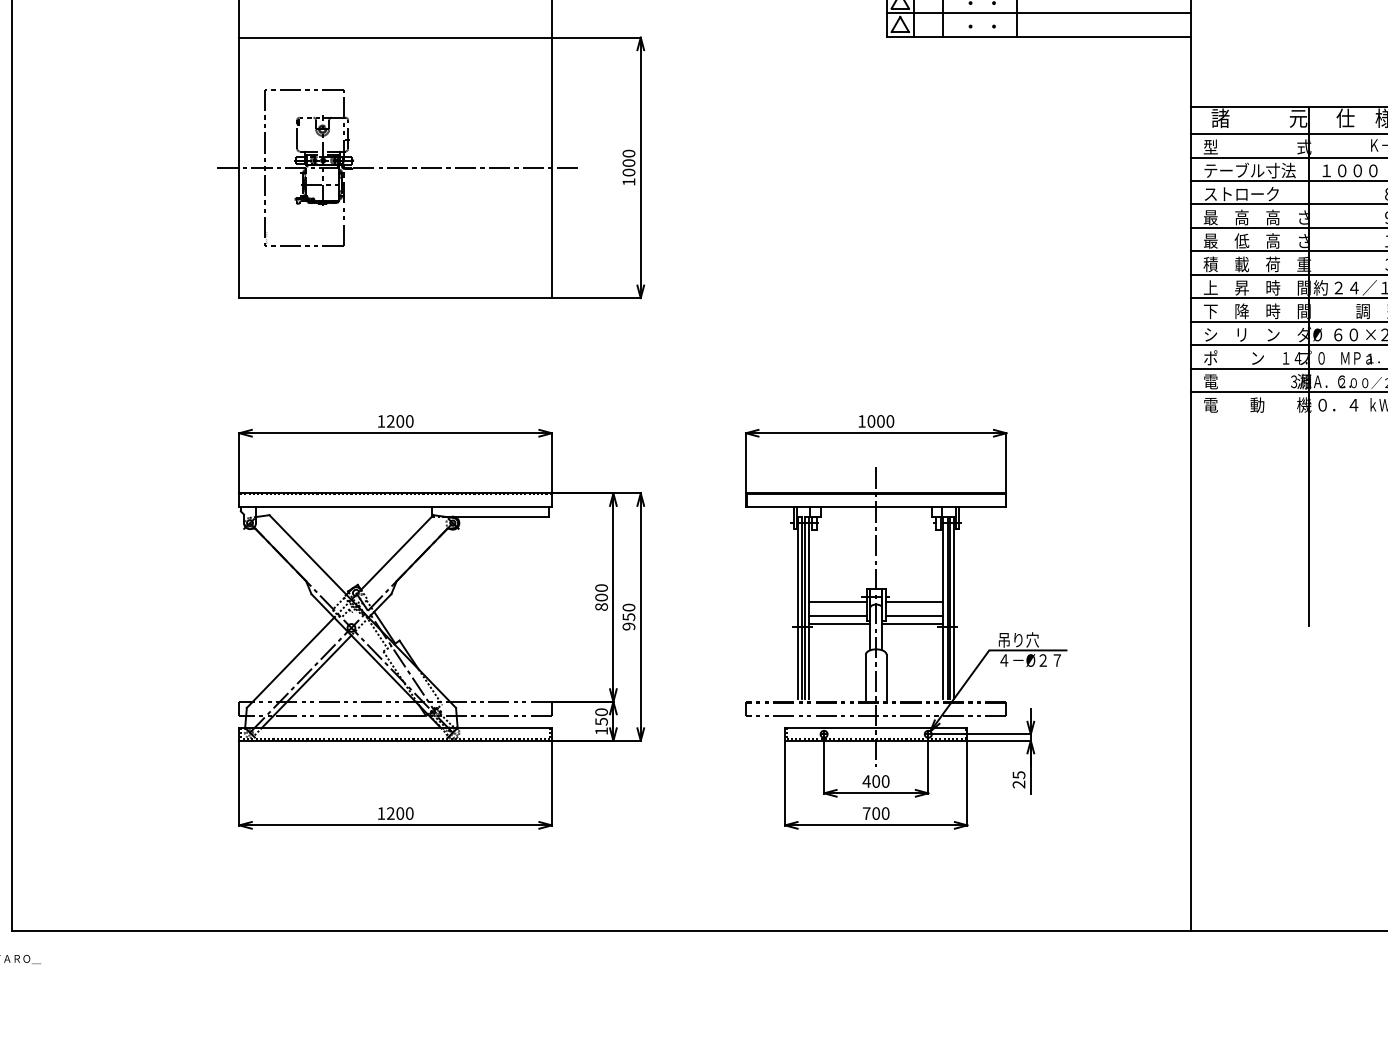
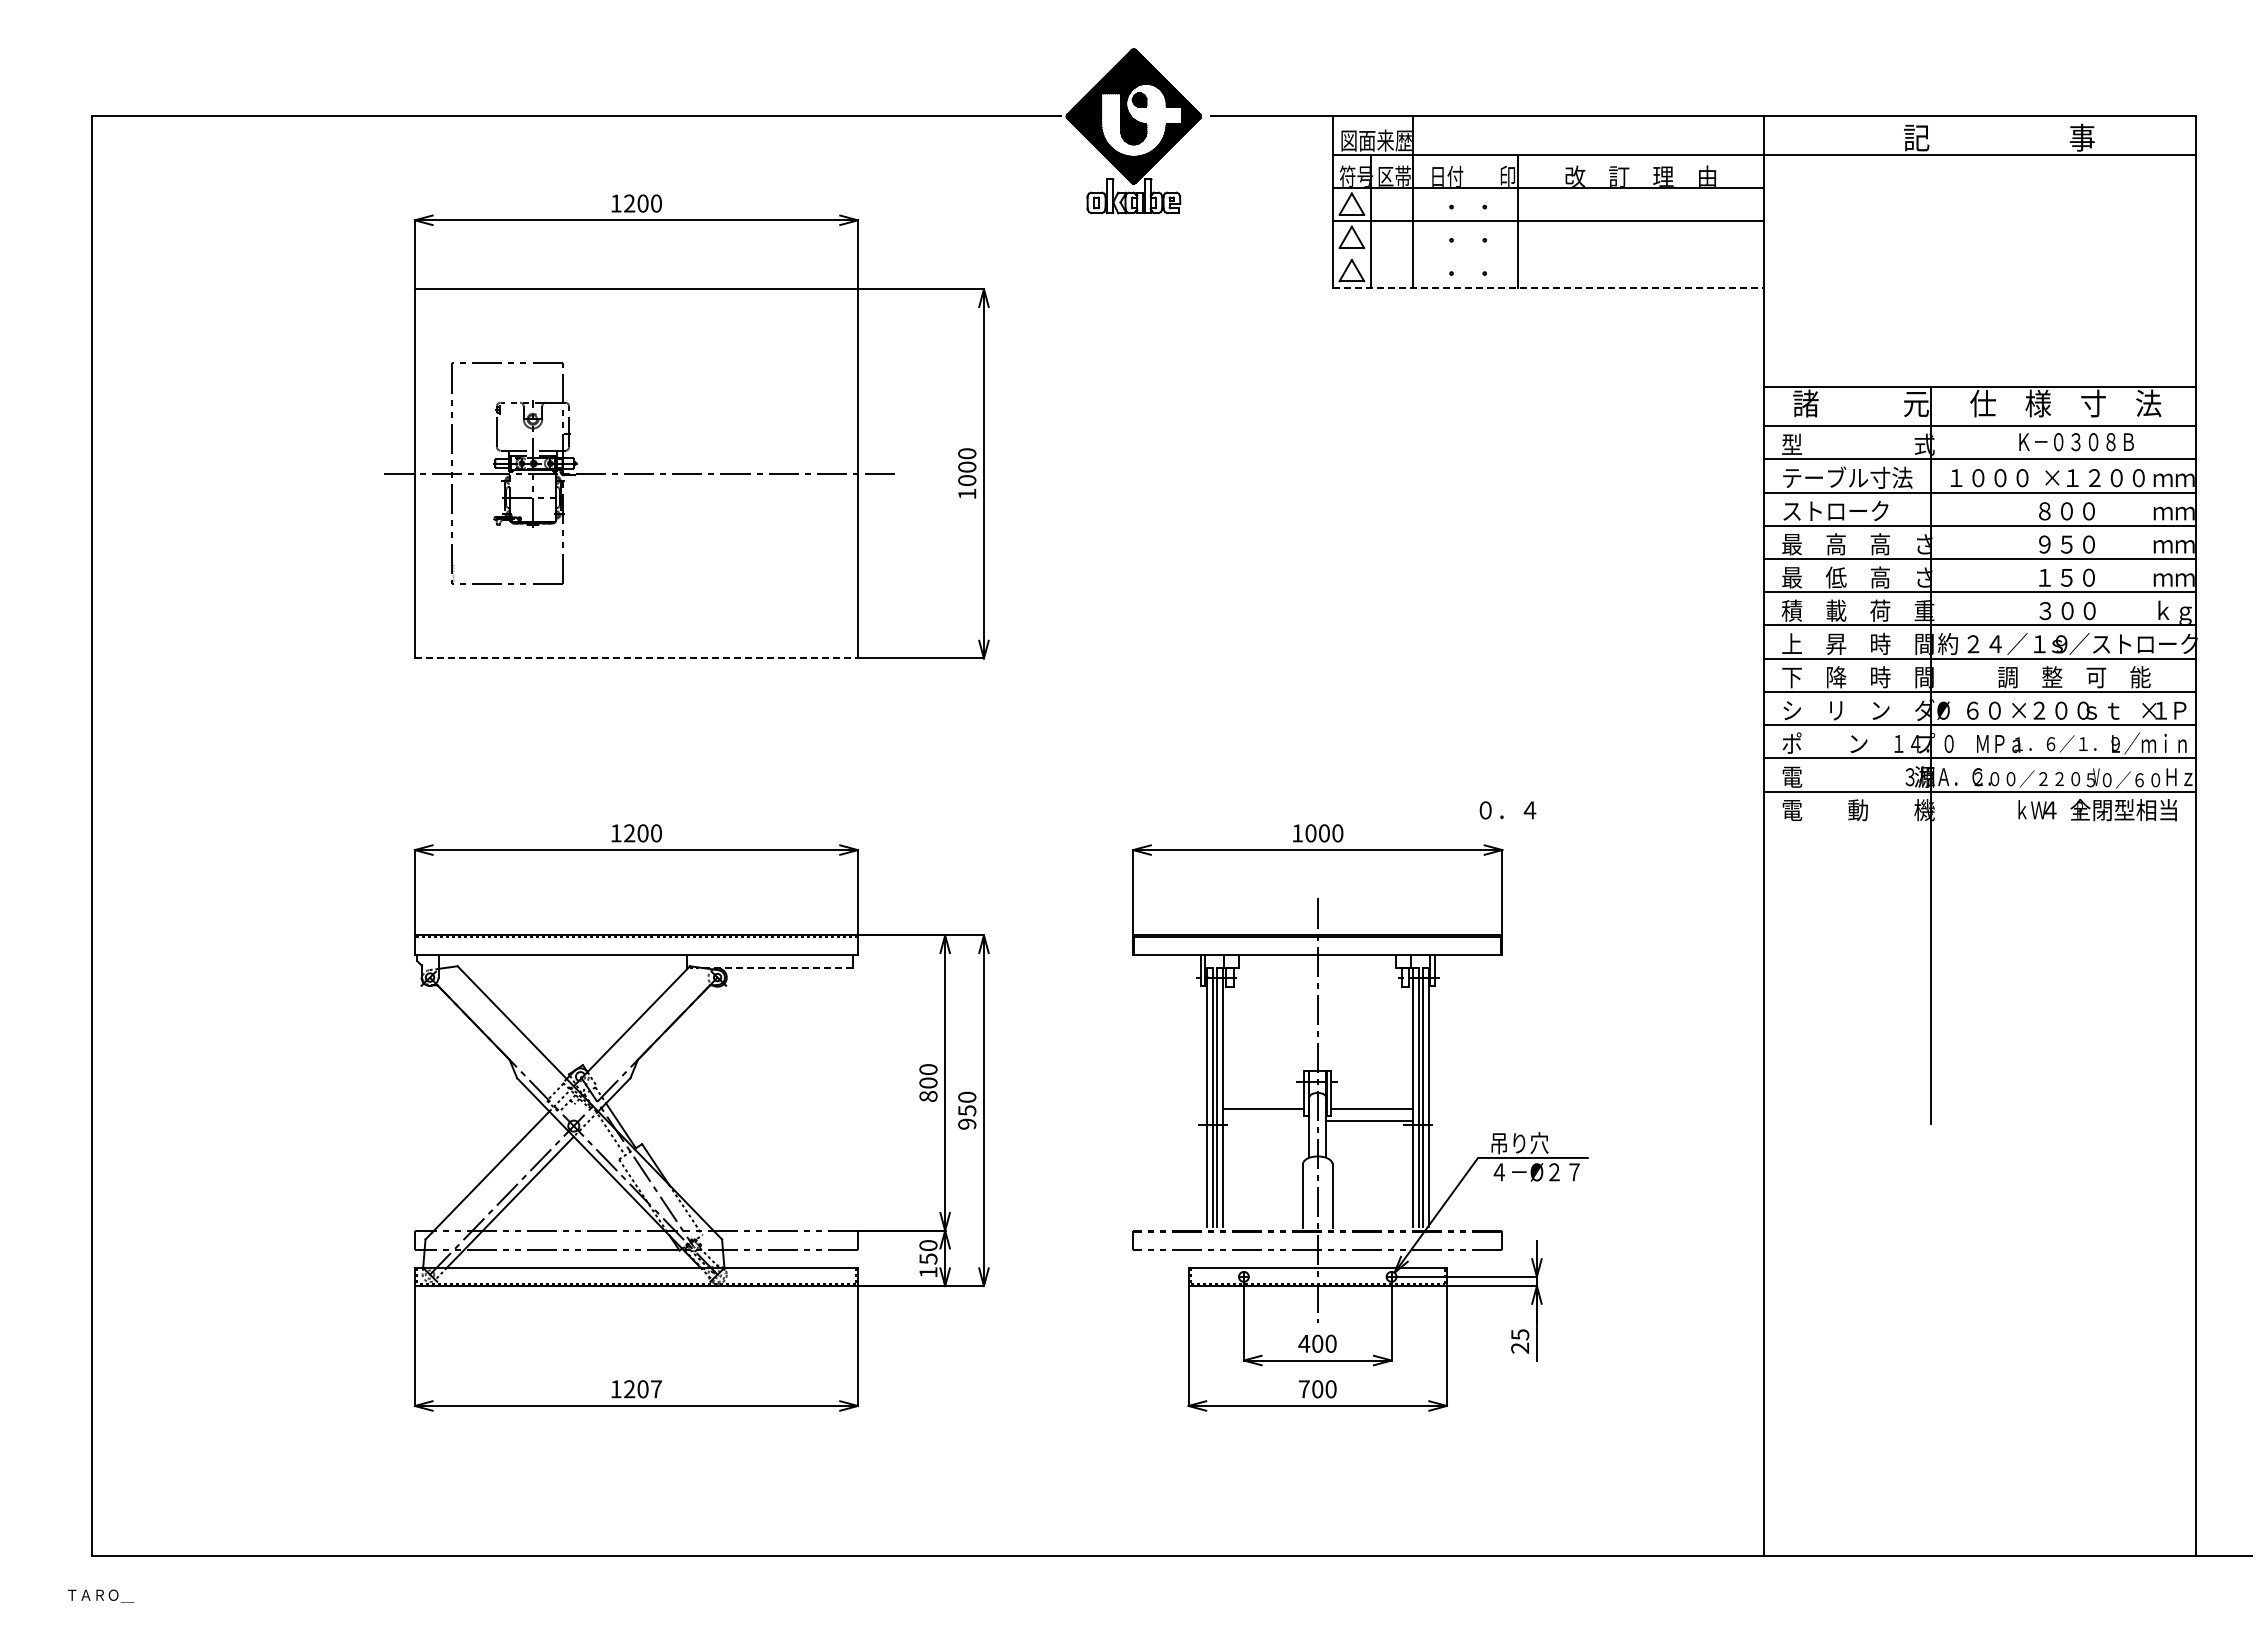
line: (1038, 13) -> (1548, 254), removed
line: (1038, 36) -> (1548, 287), solid -> dashed
line: (395, 298) -> (636, 658), solid -> dashed
text: (1338, 405) -> (1507, 810), moved
line: (495, 516) -> (778, 968), solid -> dashed
line: (837, 602) -> (1263, 1089), removed
line: (914, 602) -> (1372, 1089), removed
line: (839, 623) -> (1265, 1120), removed
text: (409, 813) -> (656, 1389), 1200 -> 1207

